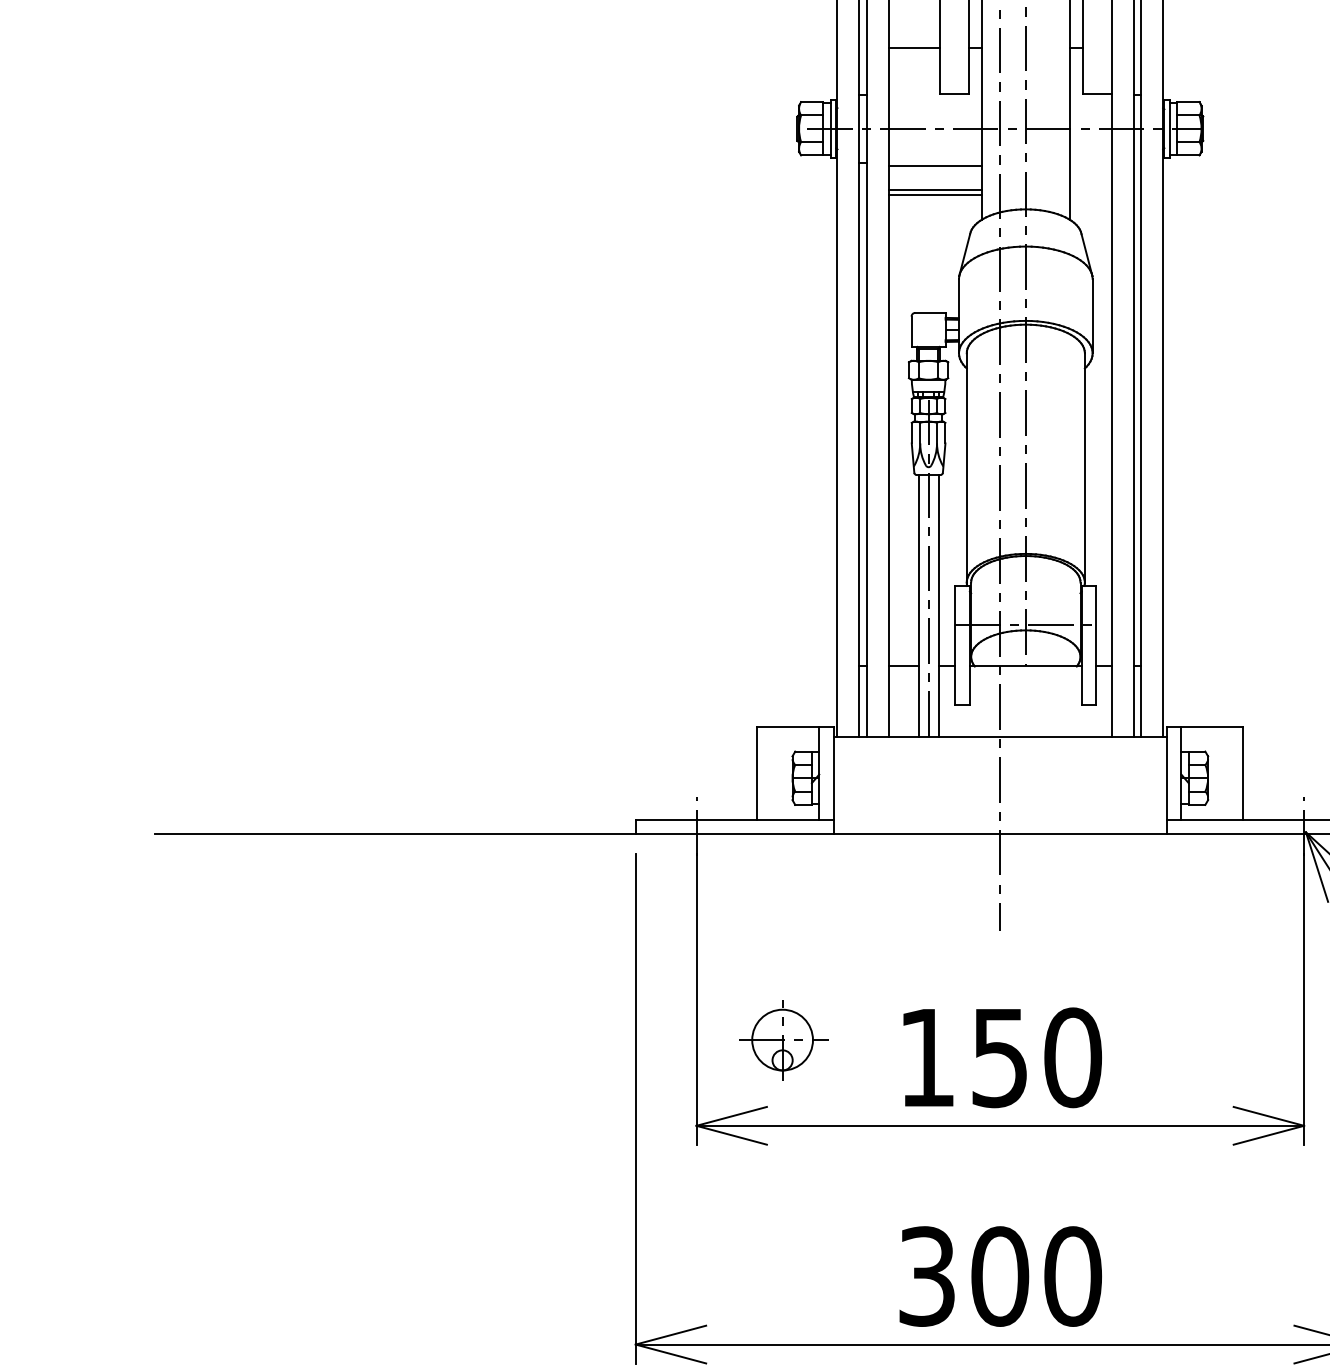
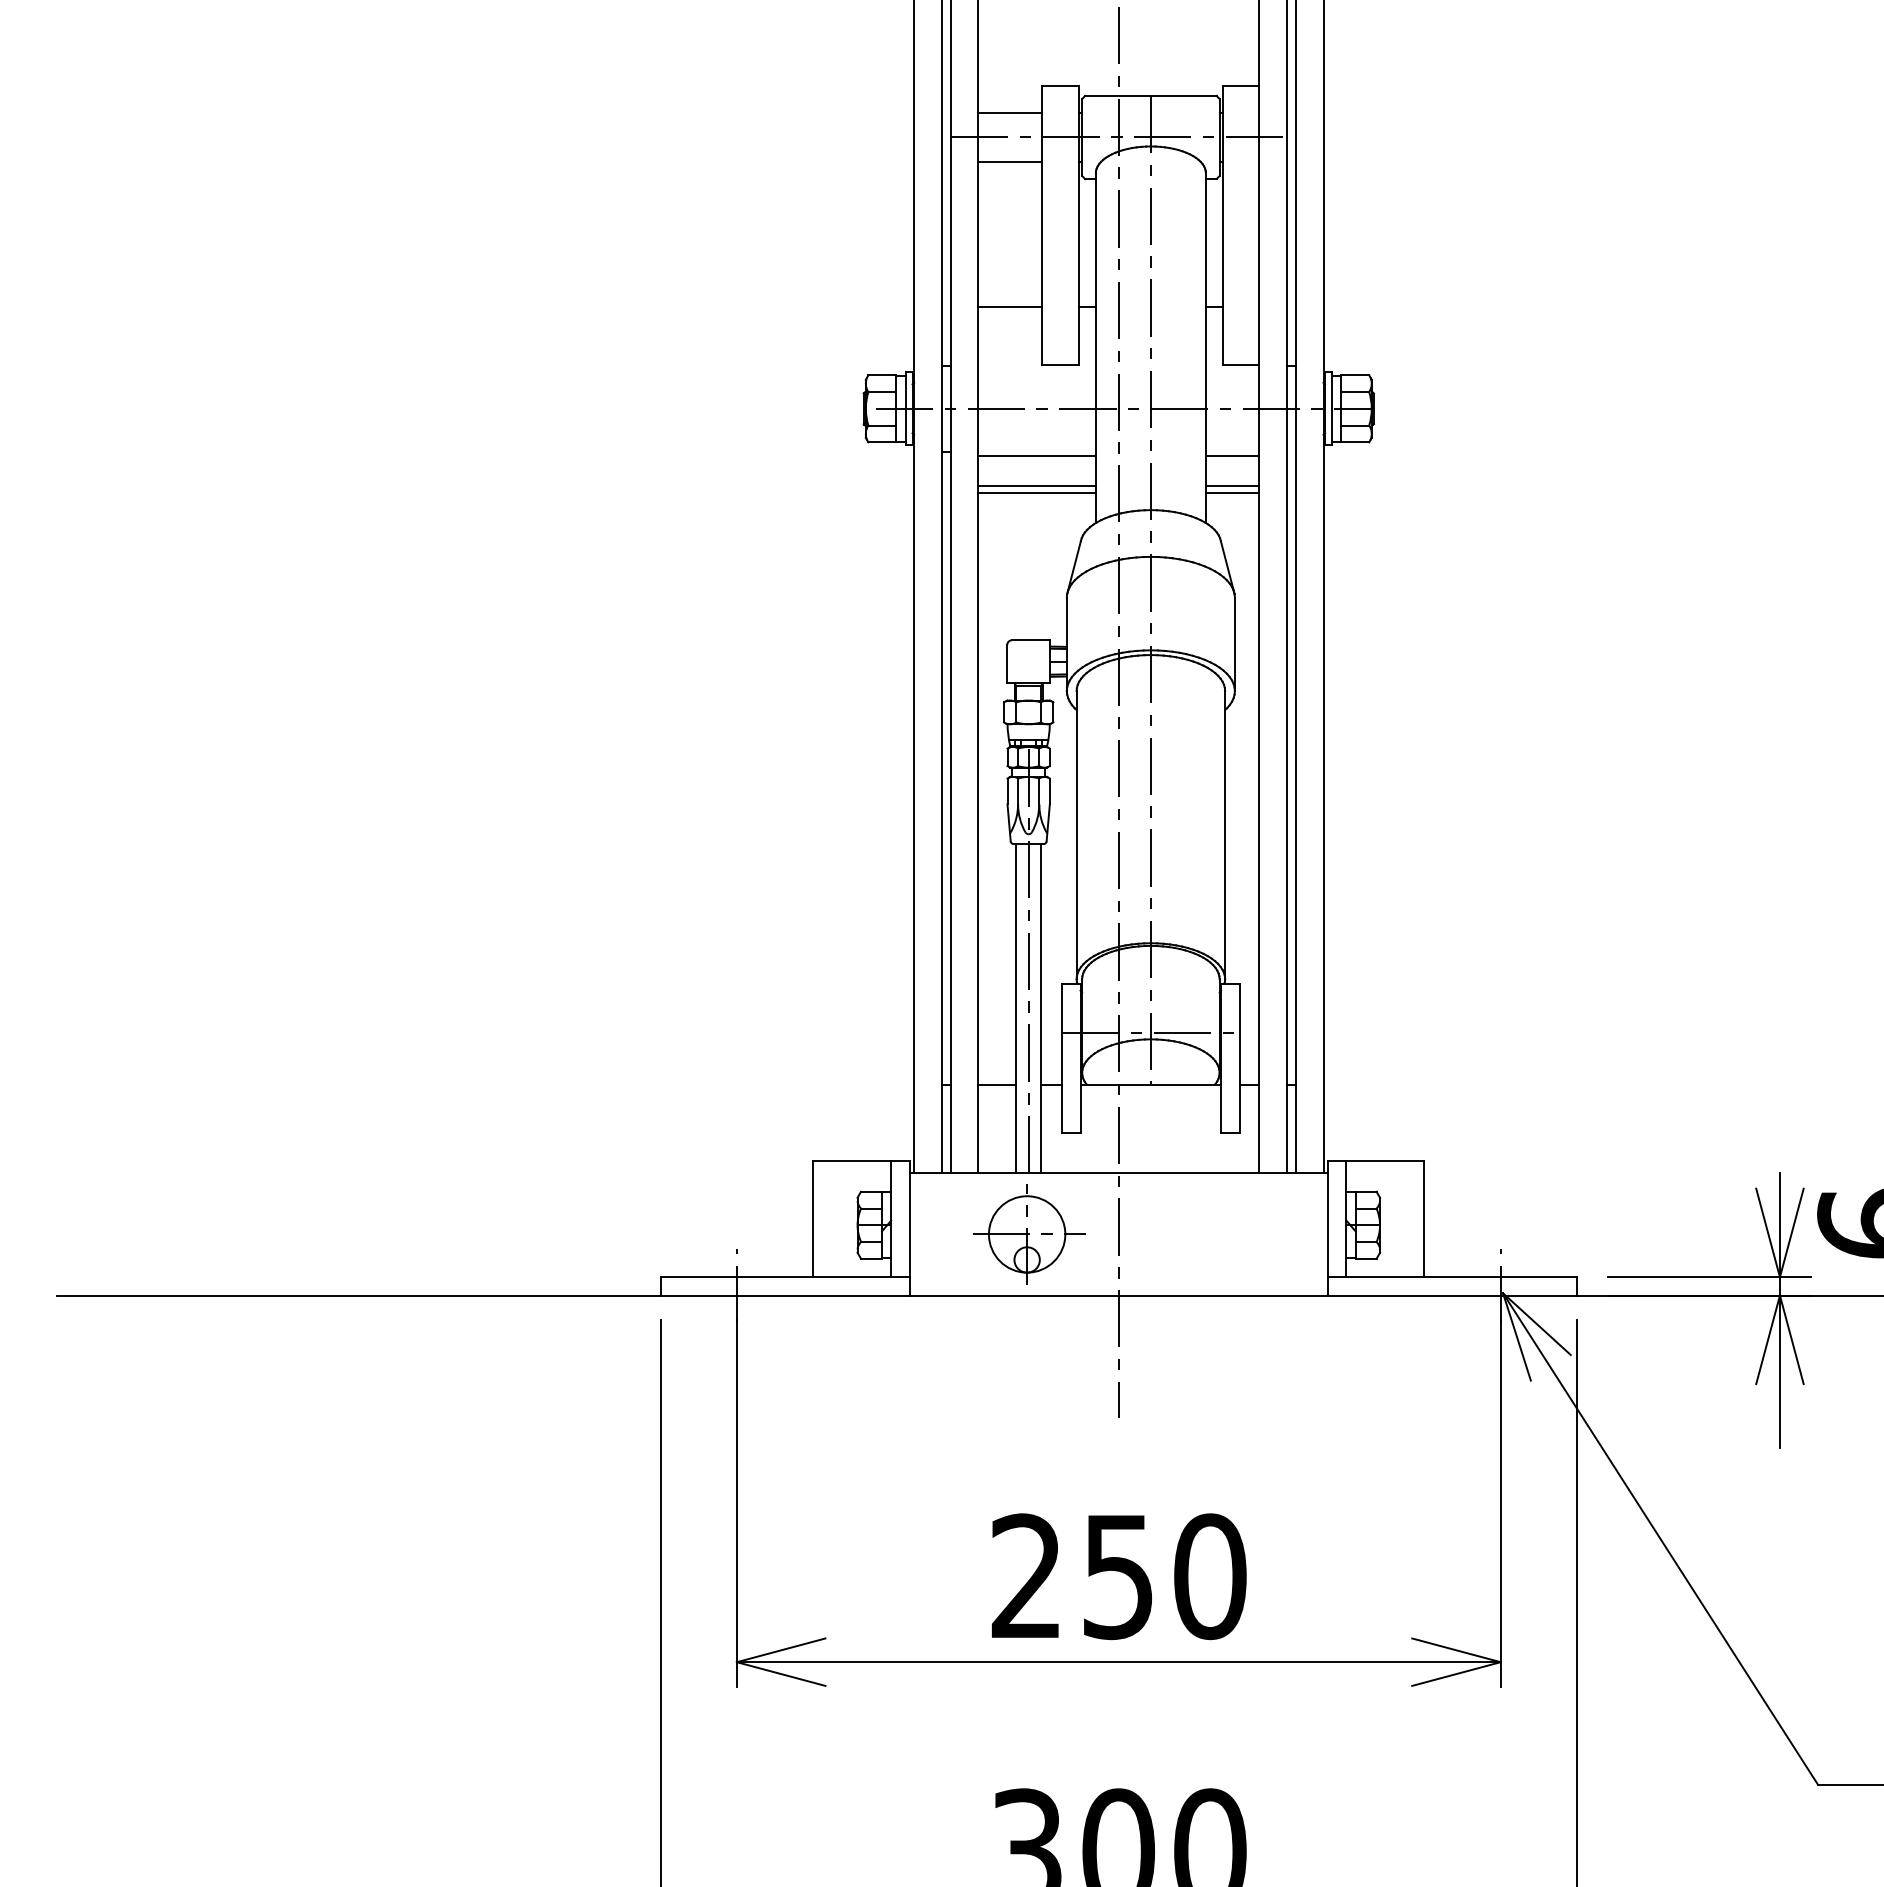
line: (1090, 165) -> (1232, 455), added
line: (1090, 189) -> (1232, 485), added
line: (1090, 195) -> (1232, 492), added
part: (784, 1040) -> (1029, 1234), moved
text: (926, 1056) -> (1025, 1575), 150 -> 250

